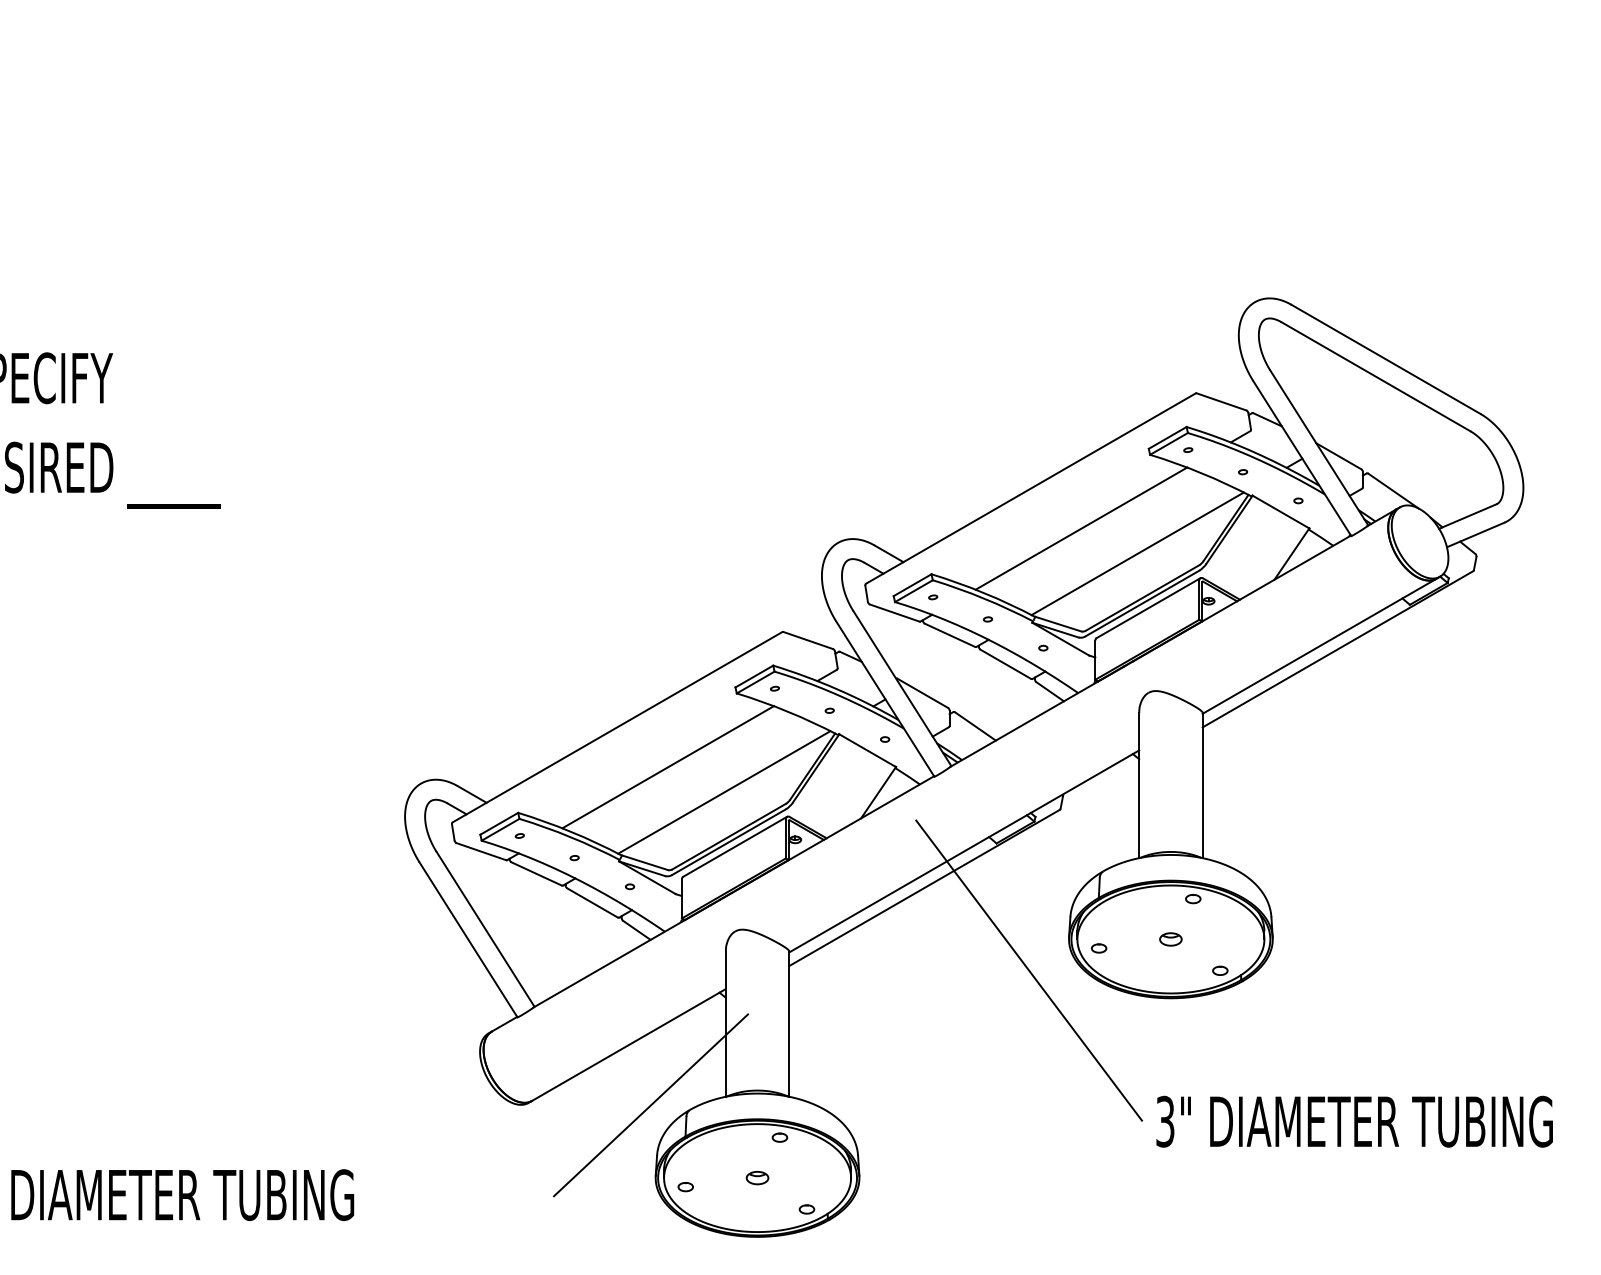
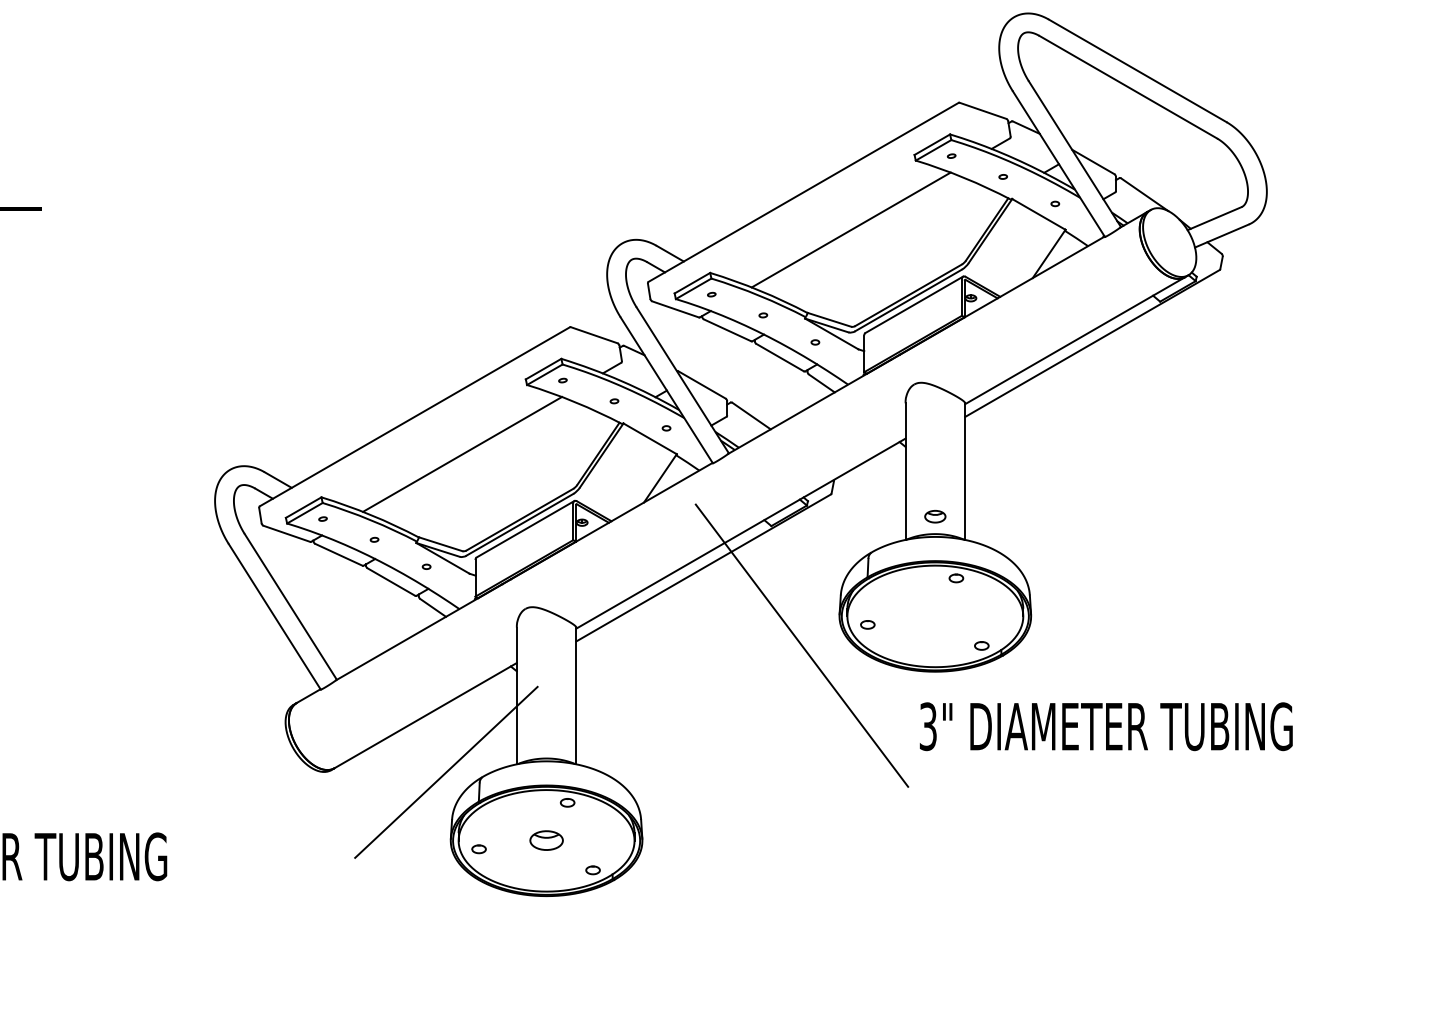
line: (1137, 553) -> (903, 253), removed
line: (724, 792) -> (515, 478), removed
part: (1170, 939) -> (934, 516), moved
text: (1354, 1121) -> (1106, 726), moved
part: (757, 1178) -> (546, 841), size x1.6

